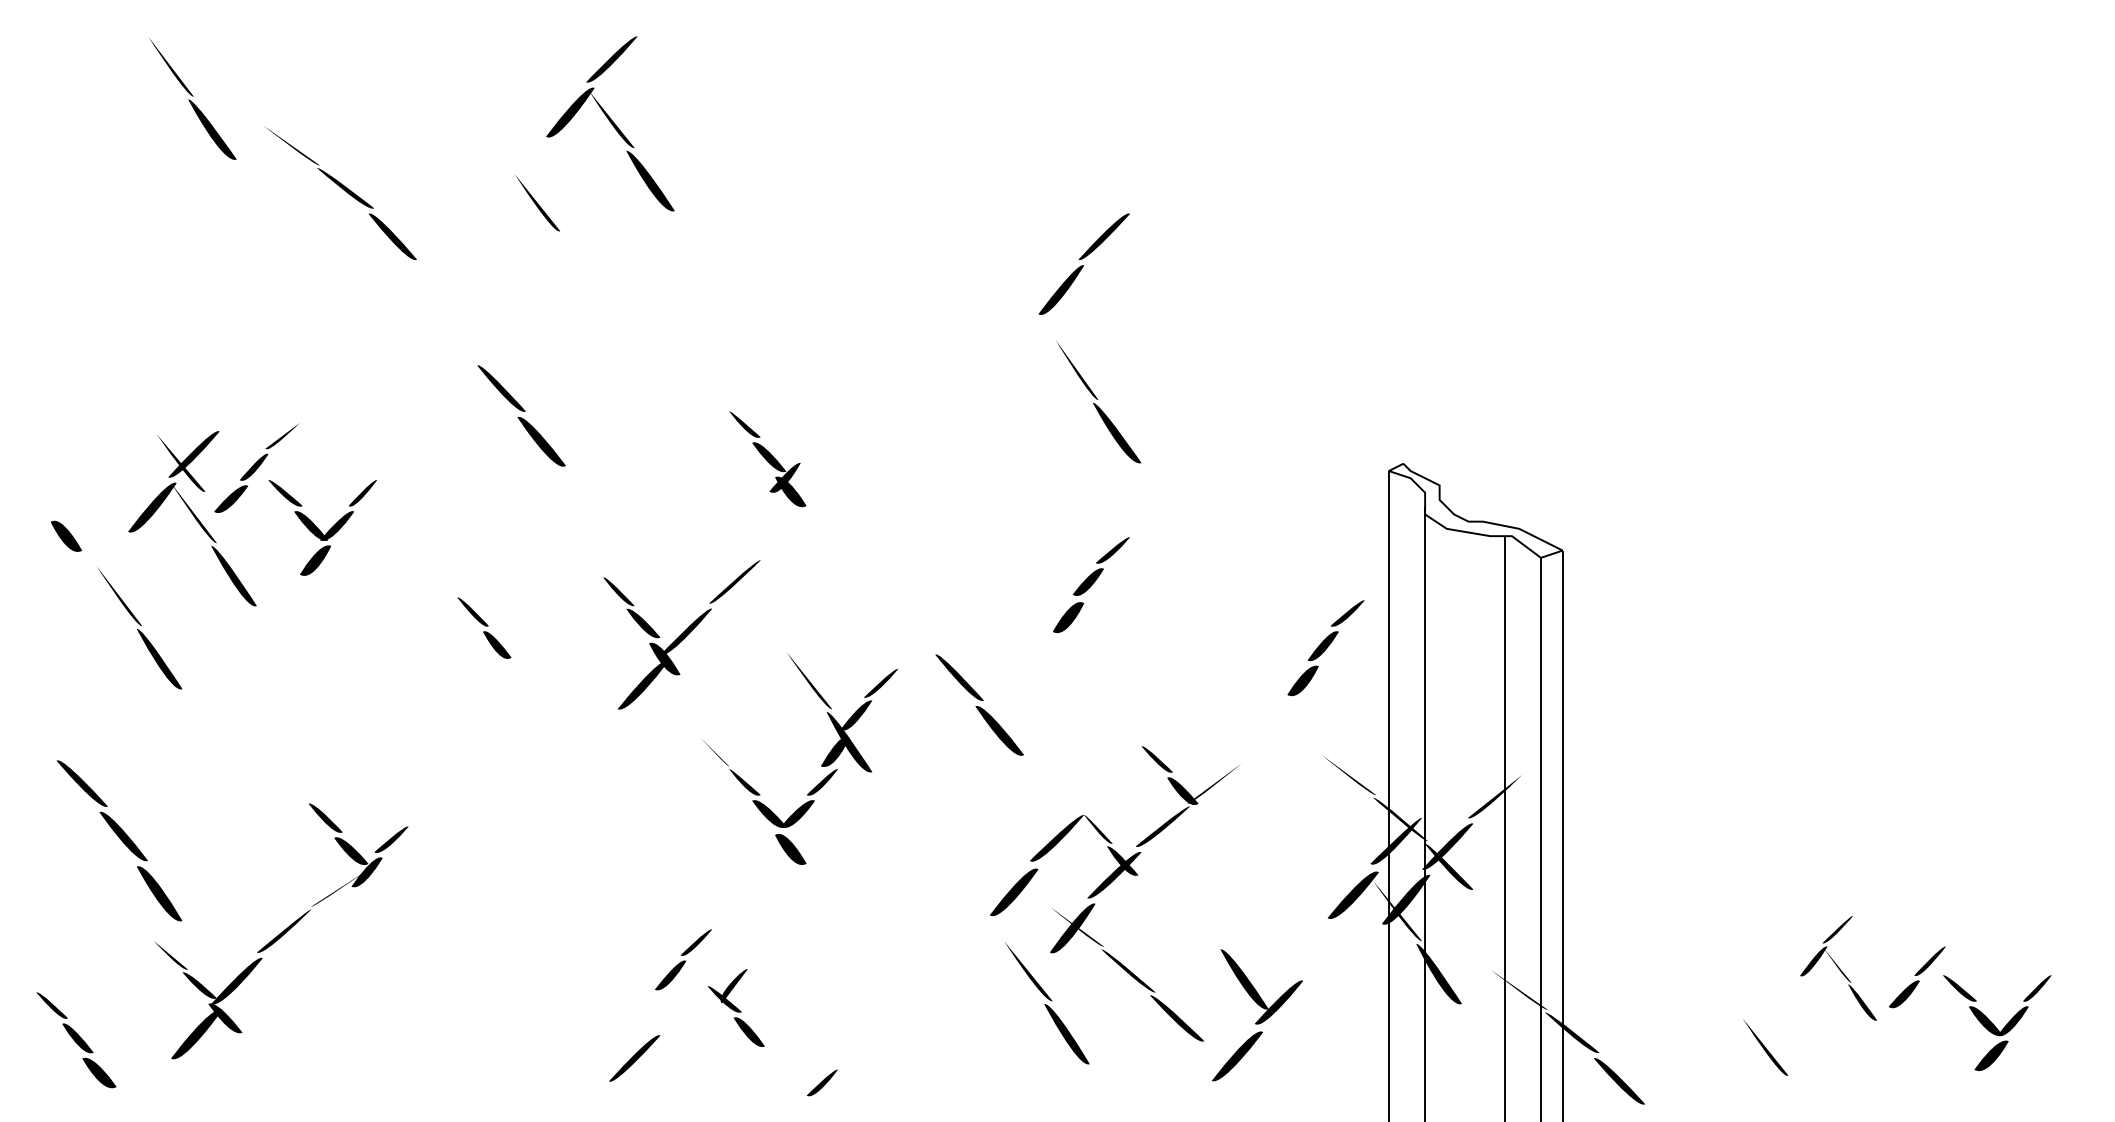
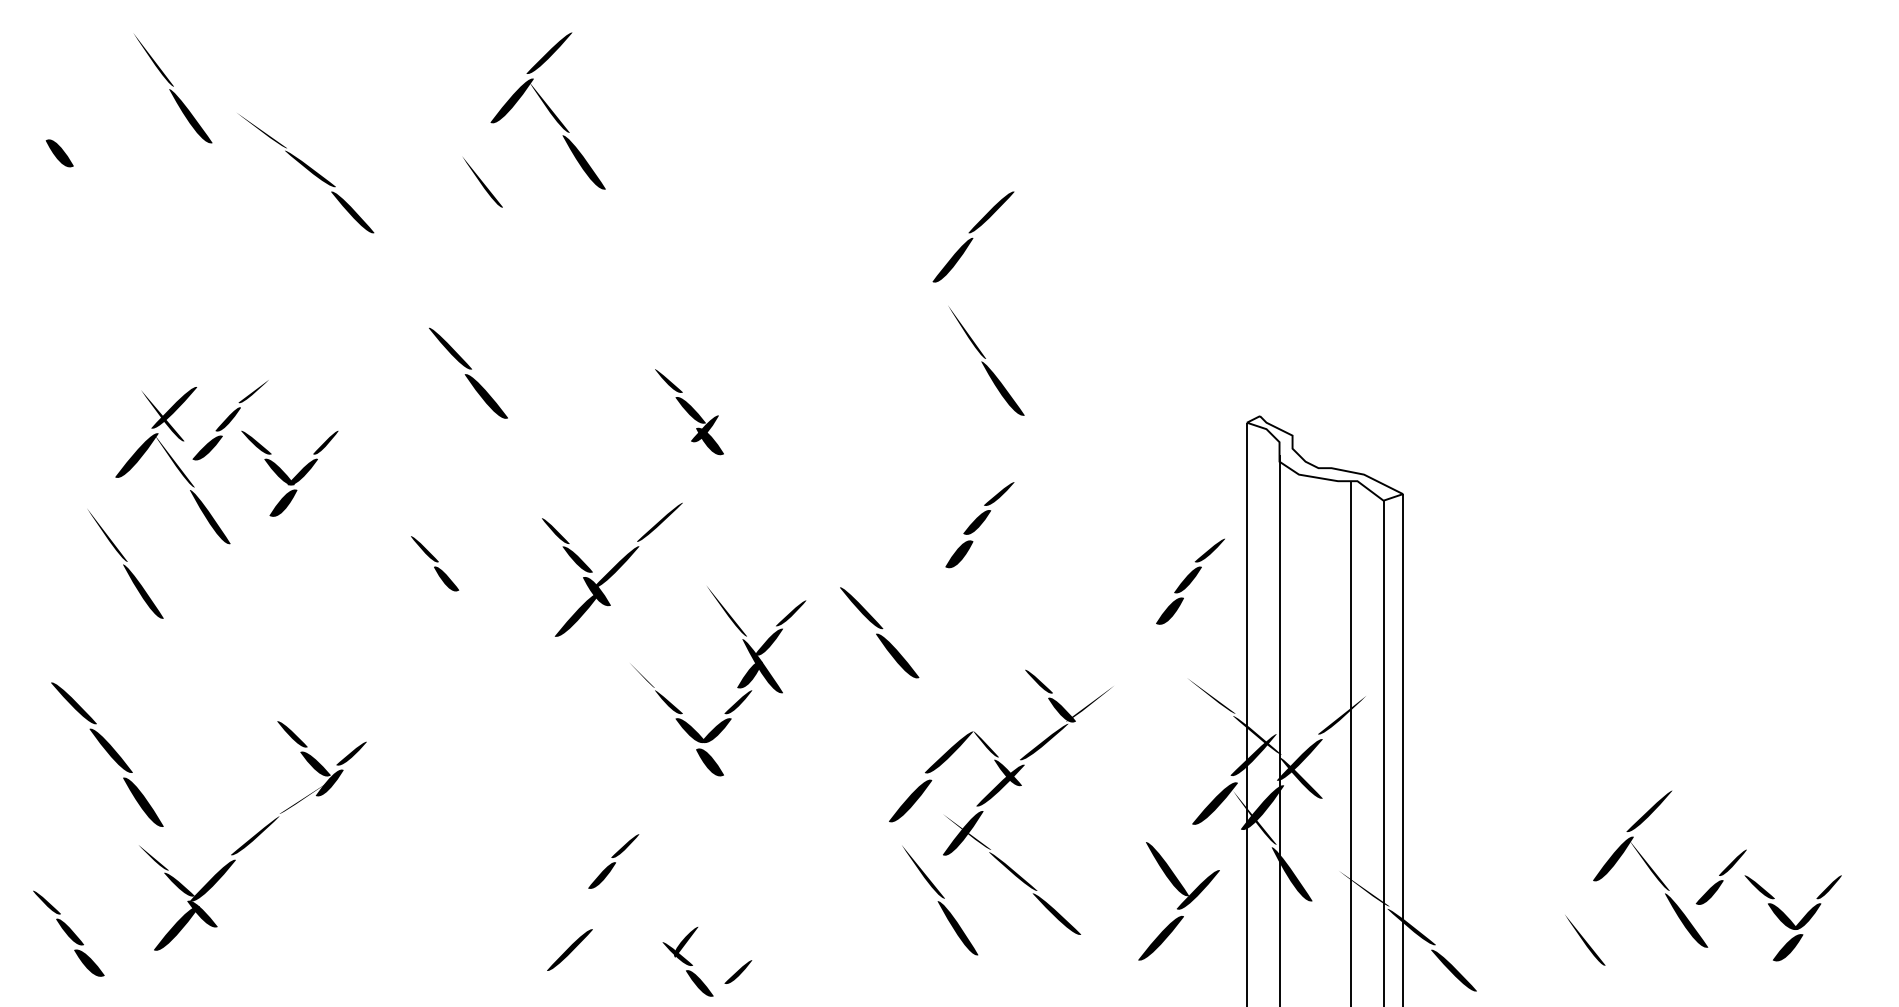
part: (66, 536) -> (59, 153), moved
part: (1838, 967) -> (1650, 868), size x1.67
part: (735, 1007) -> (687, 961), moved
part: (1256, 1015) -> (1178, 901), moved

